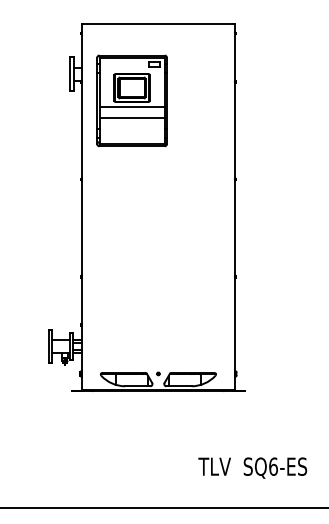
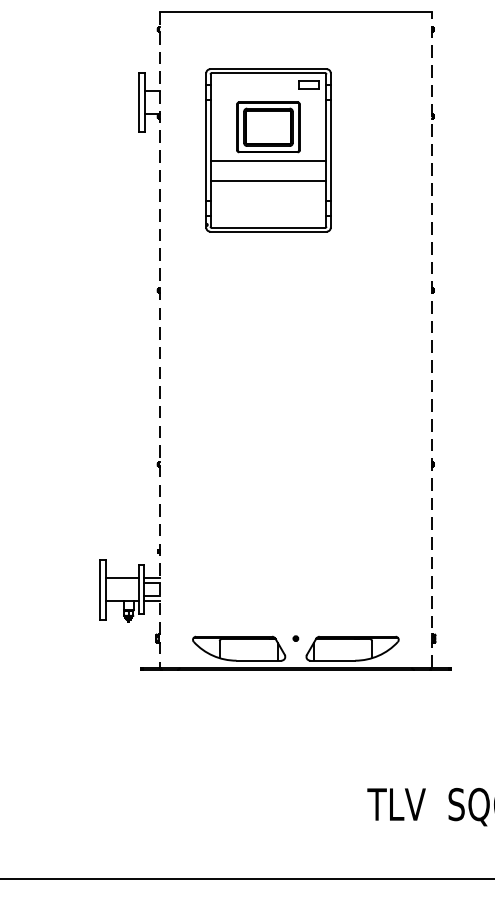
part: (131, 100) -> (267, 149), moved
line: (234, 206) -> (431, 339), solid -> dashed
line: (82, 207) -> (160, 341), solid -> dashed

